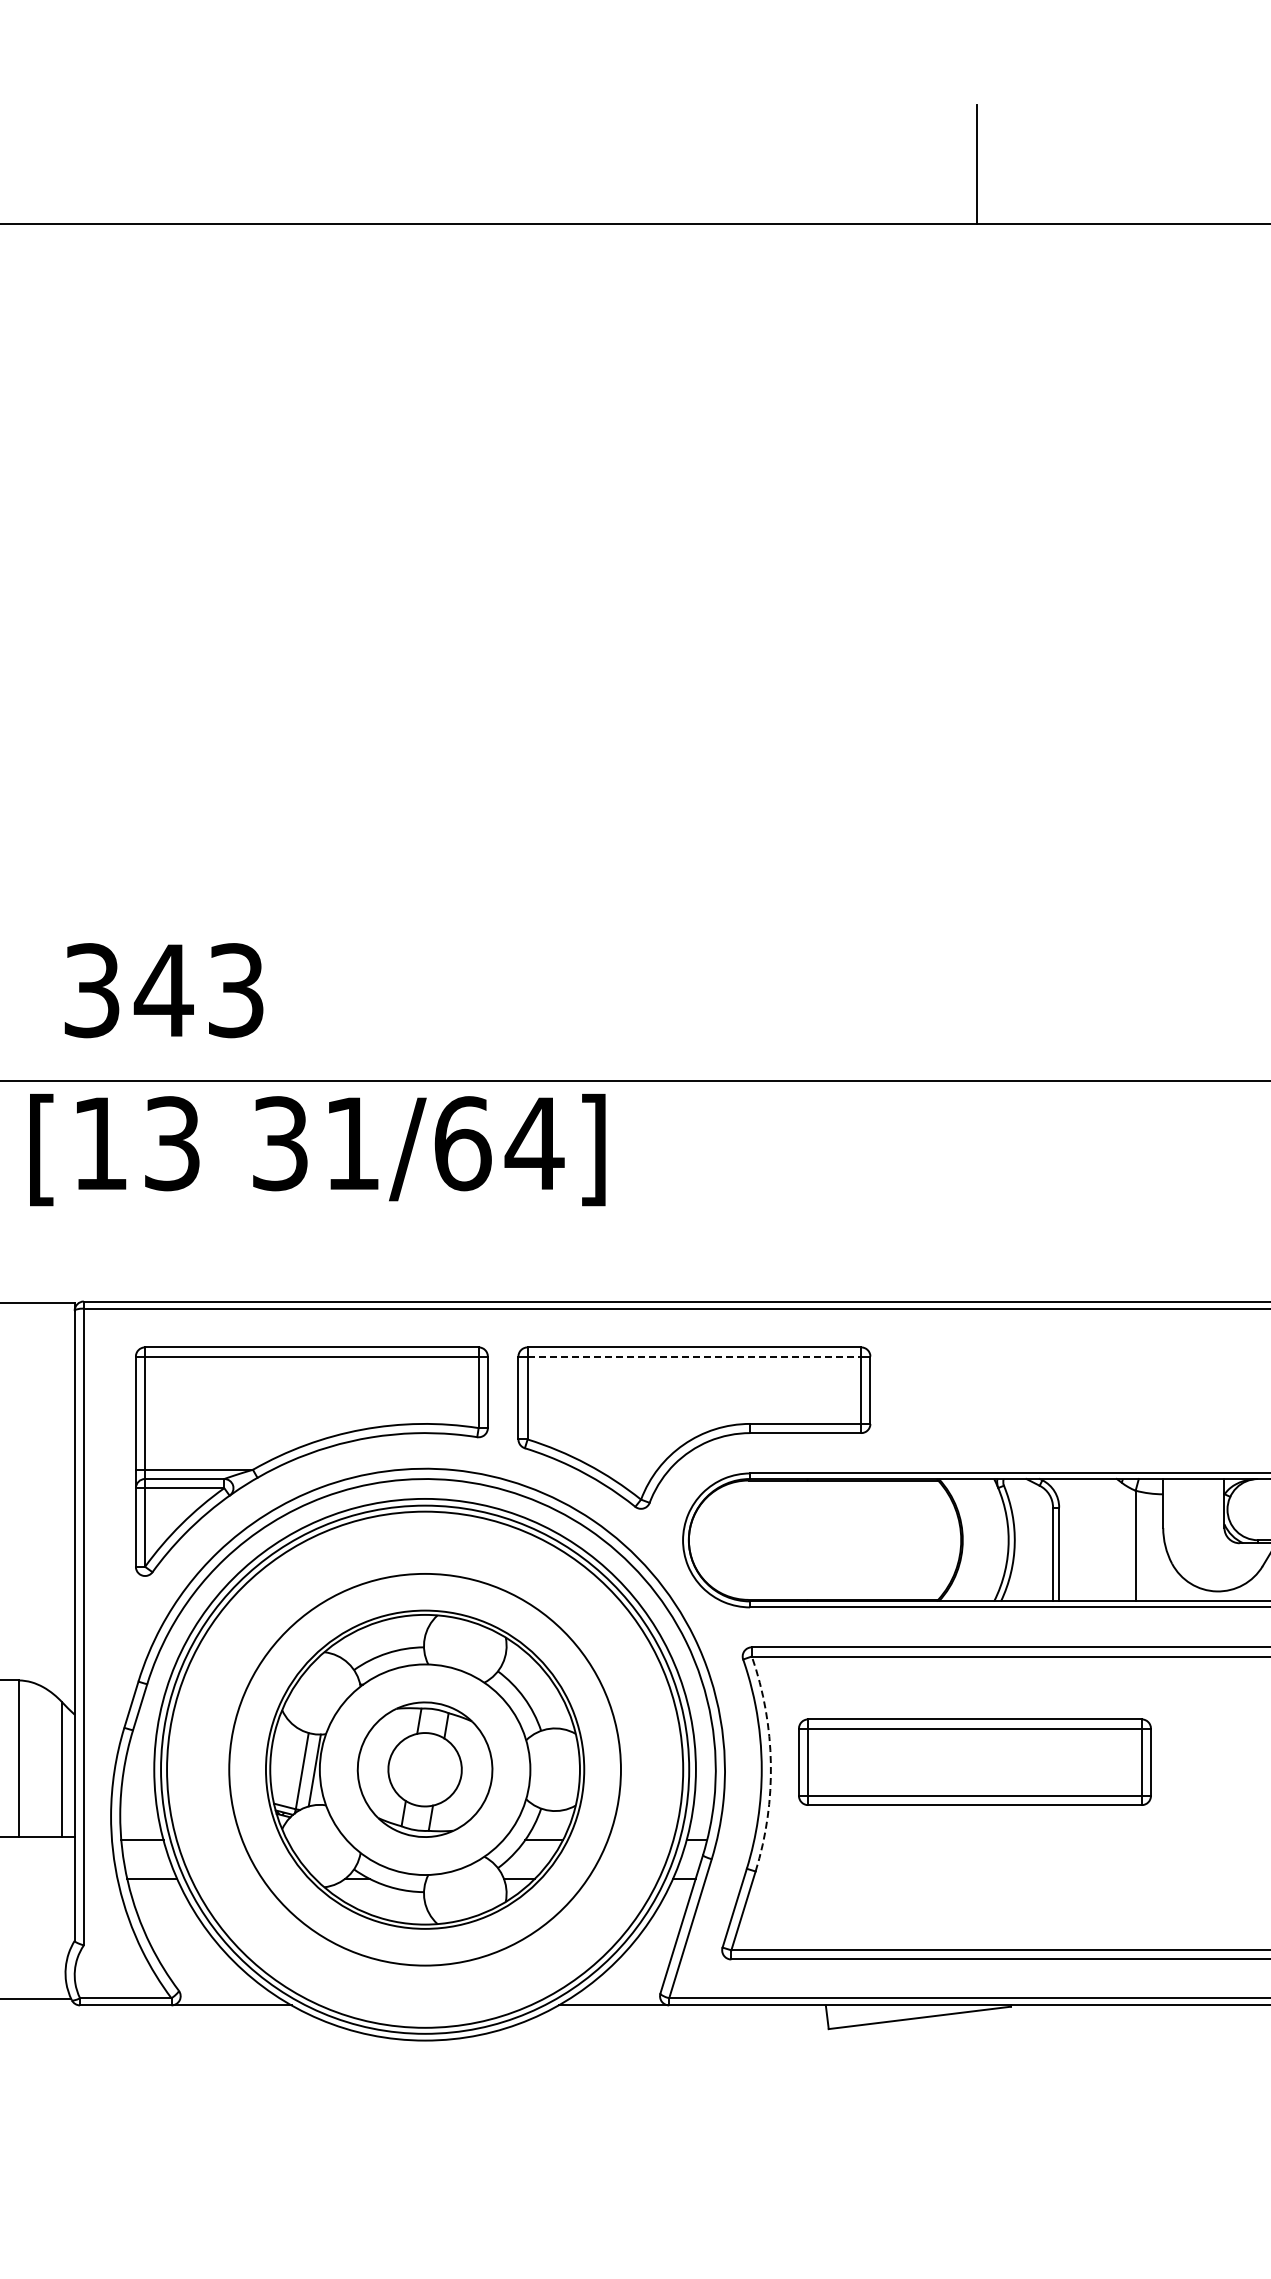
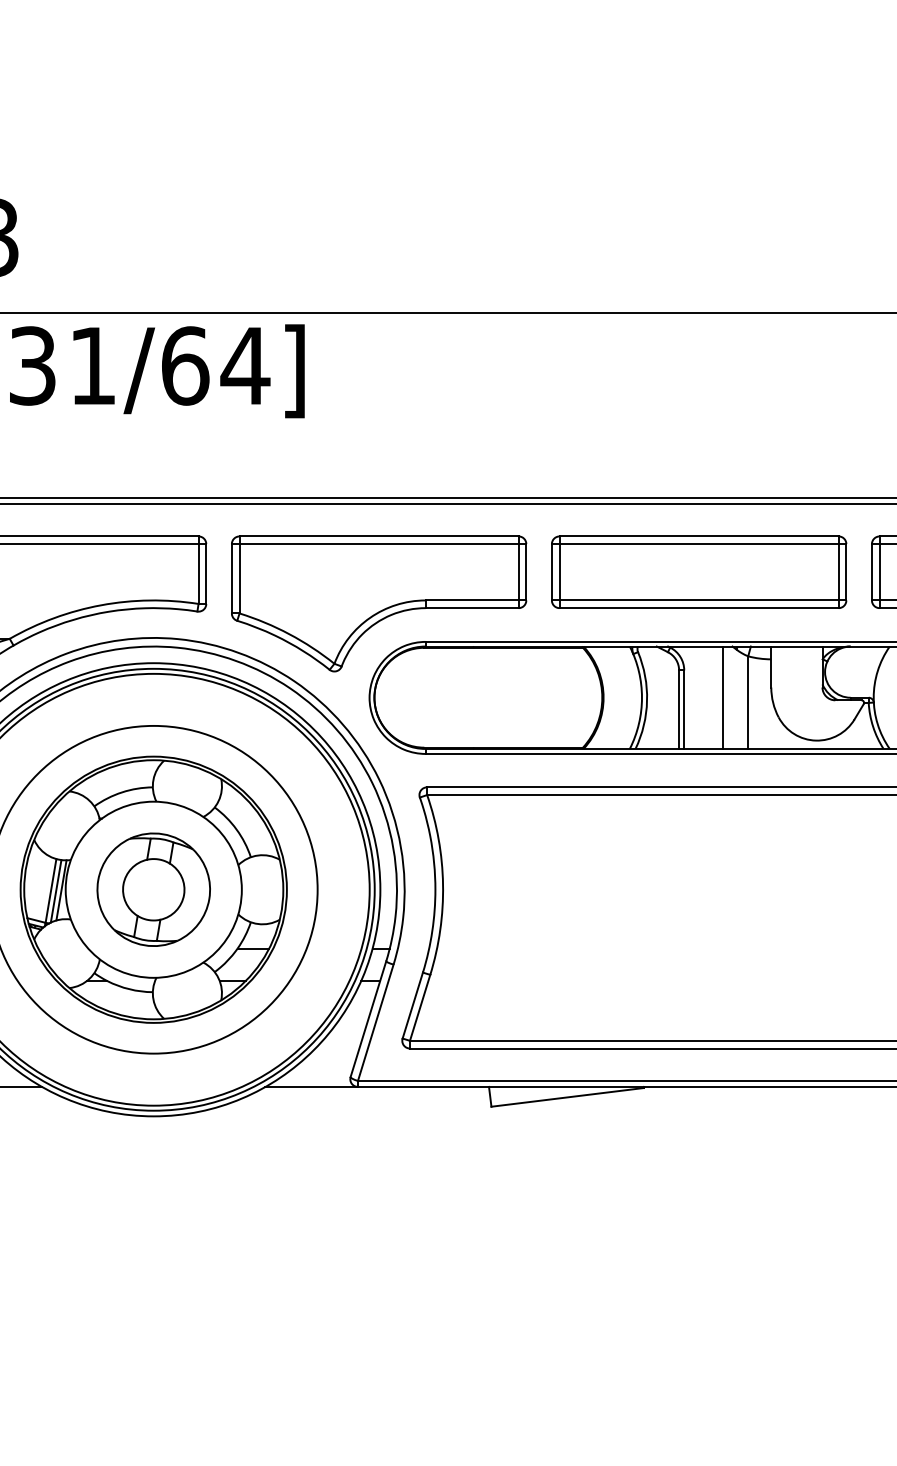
line: (694, 1356) -> (379, 544), dashed -> solid
line: (1105, 1540) -> (722, 697), added
part: (974, 1761) -> (698, 571), moved
arc: (770, 1763) -> (442, 884), dashed -> solid
line: (308, 1771) -> (56, 891), added

